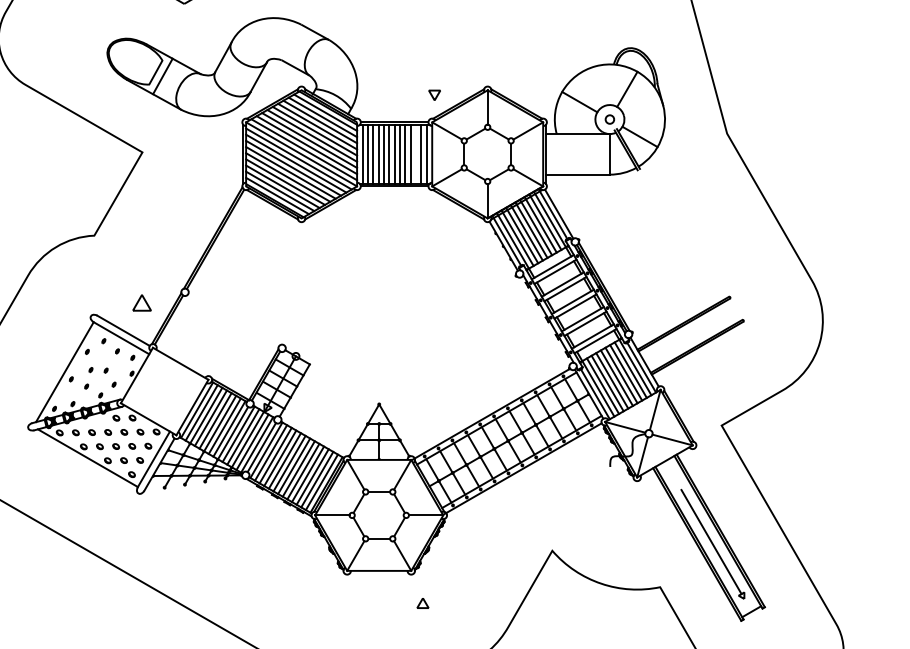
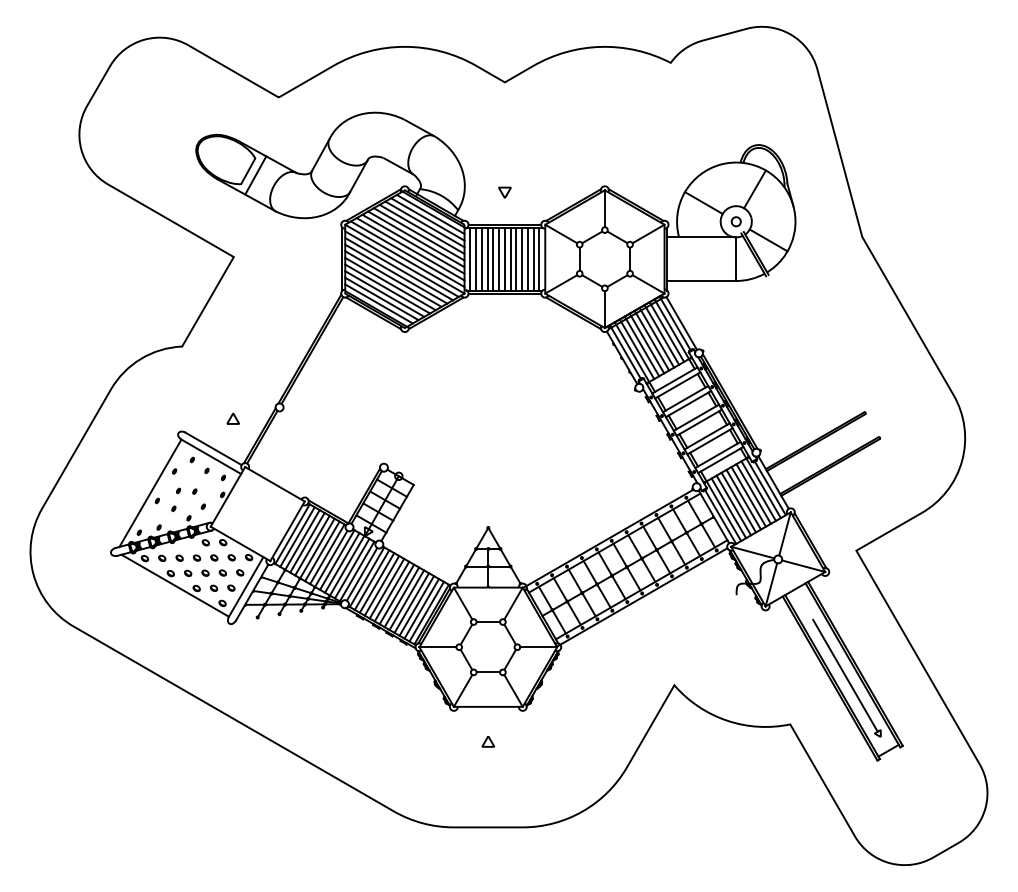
part: (434, 95) -> (504, 192), moved
line: (415, 153) -> (527, 258), added
part: (141, 302) -> (232, 418), size x0.62
part: (423, 603) -> (488, 741), moved

